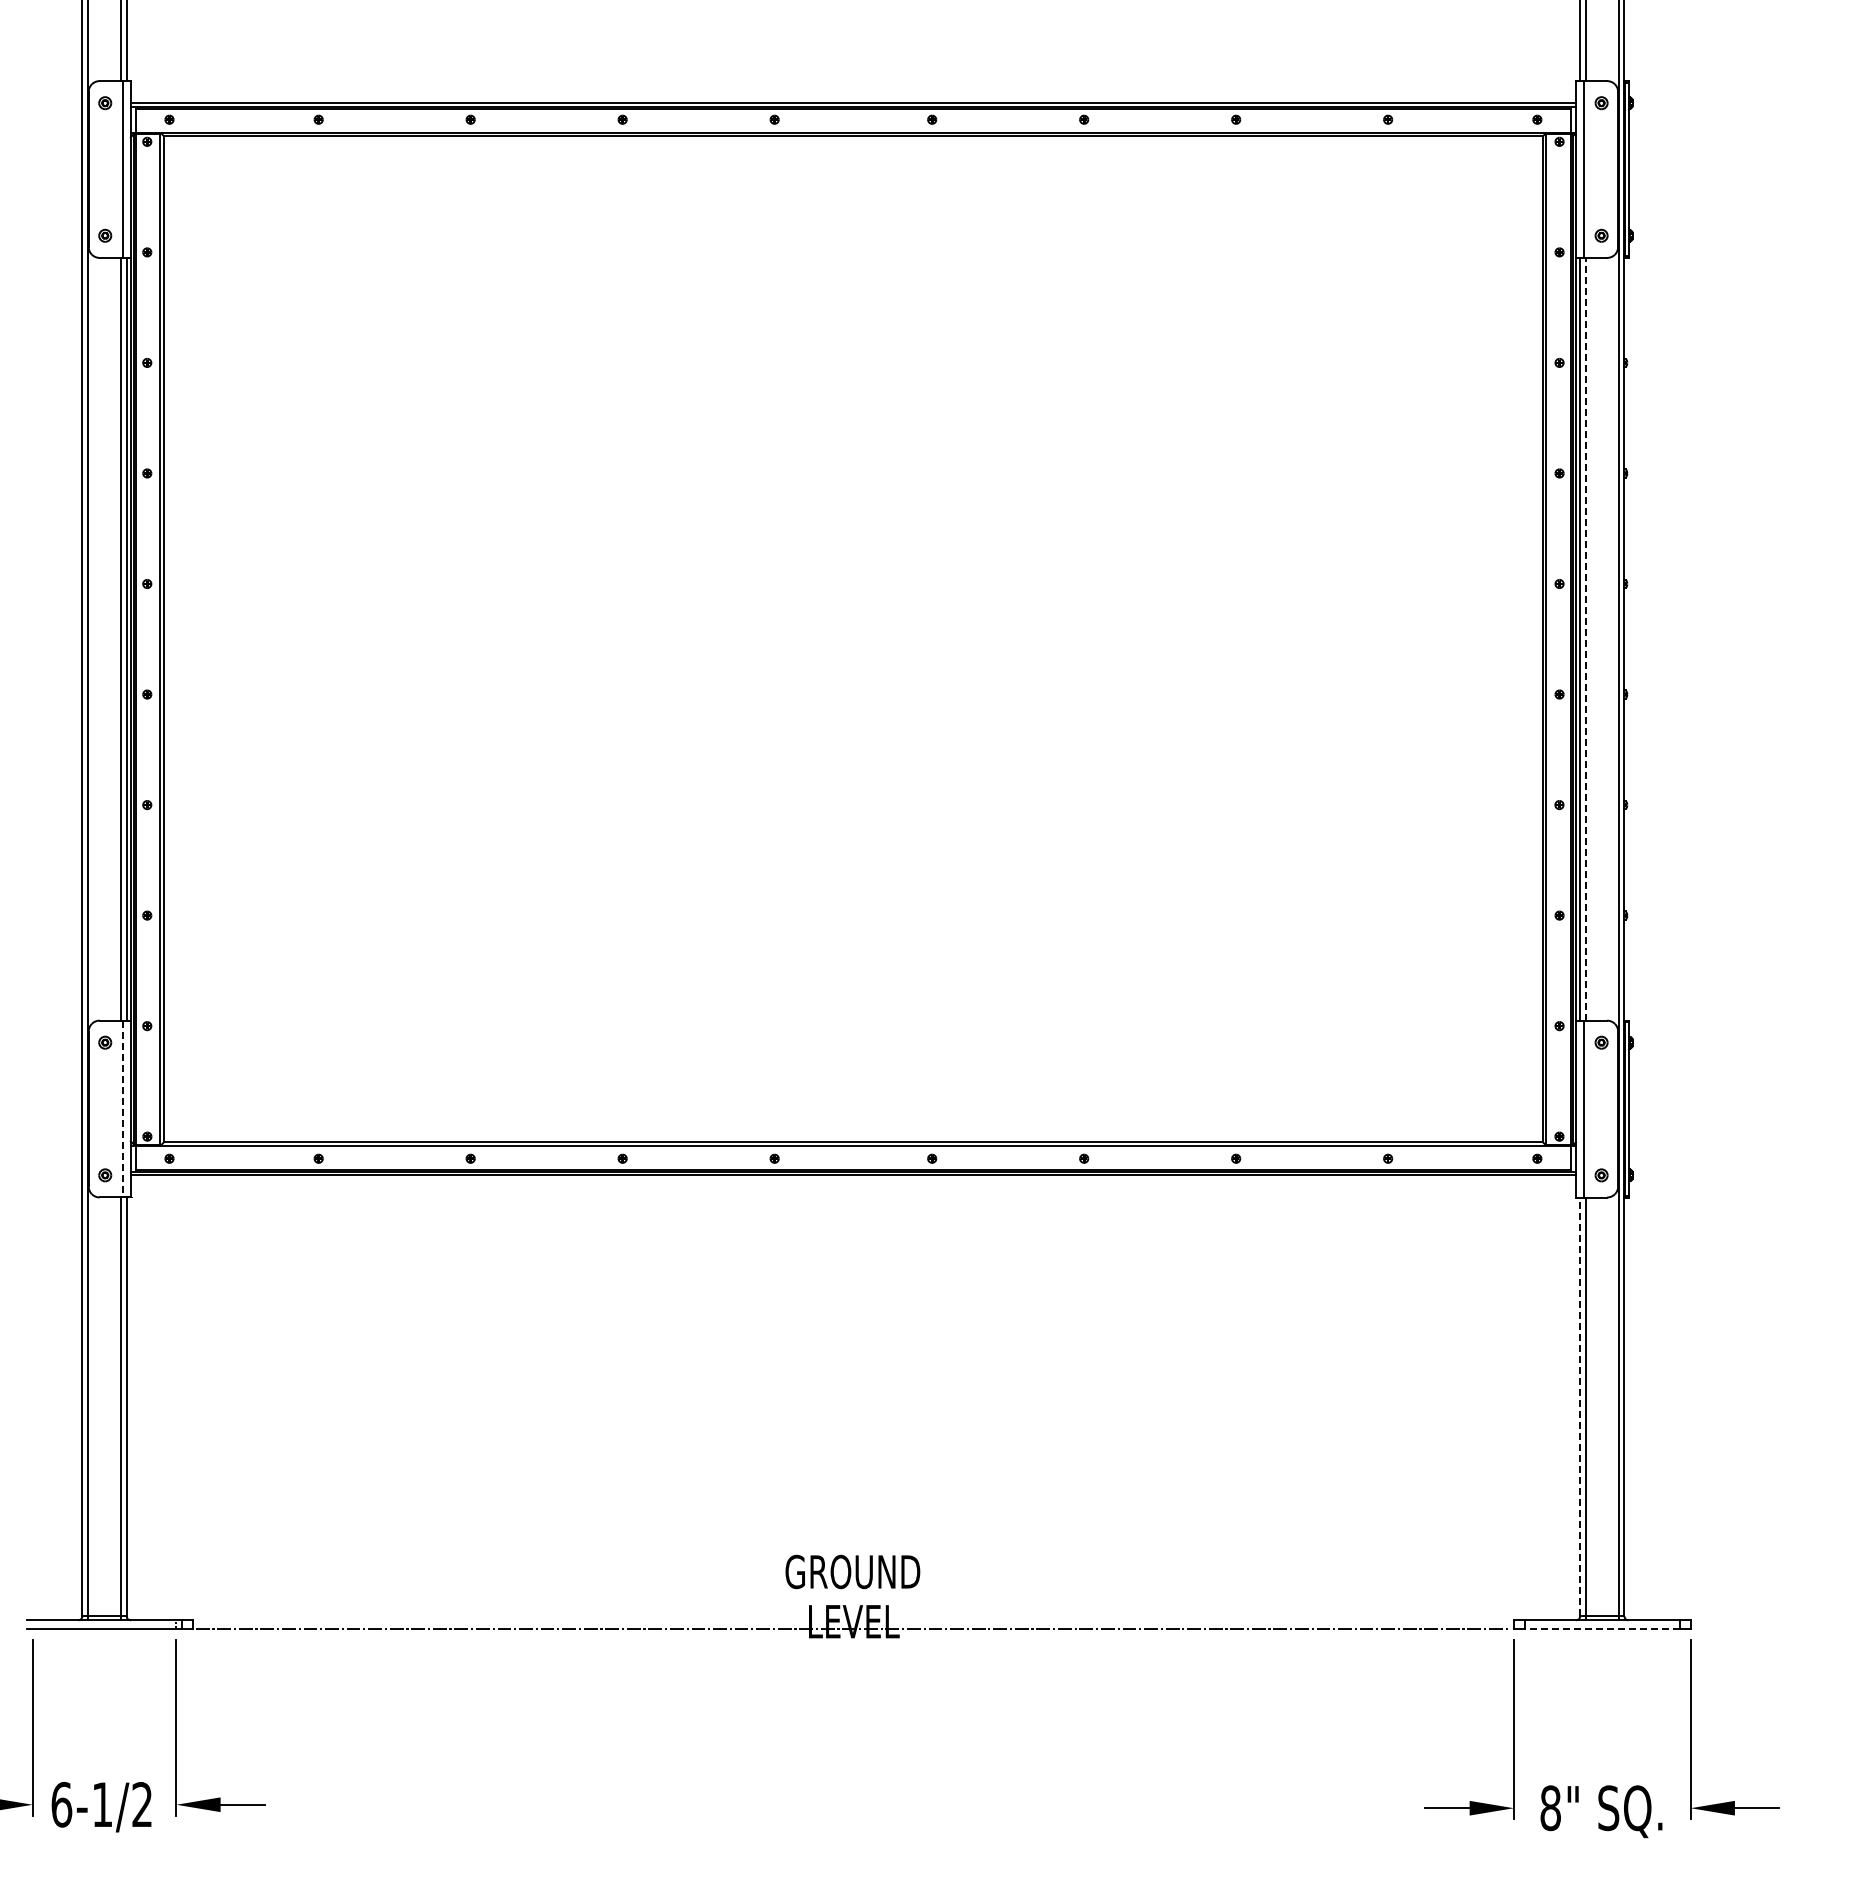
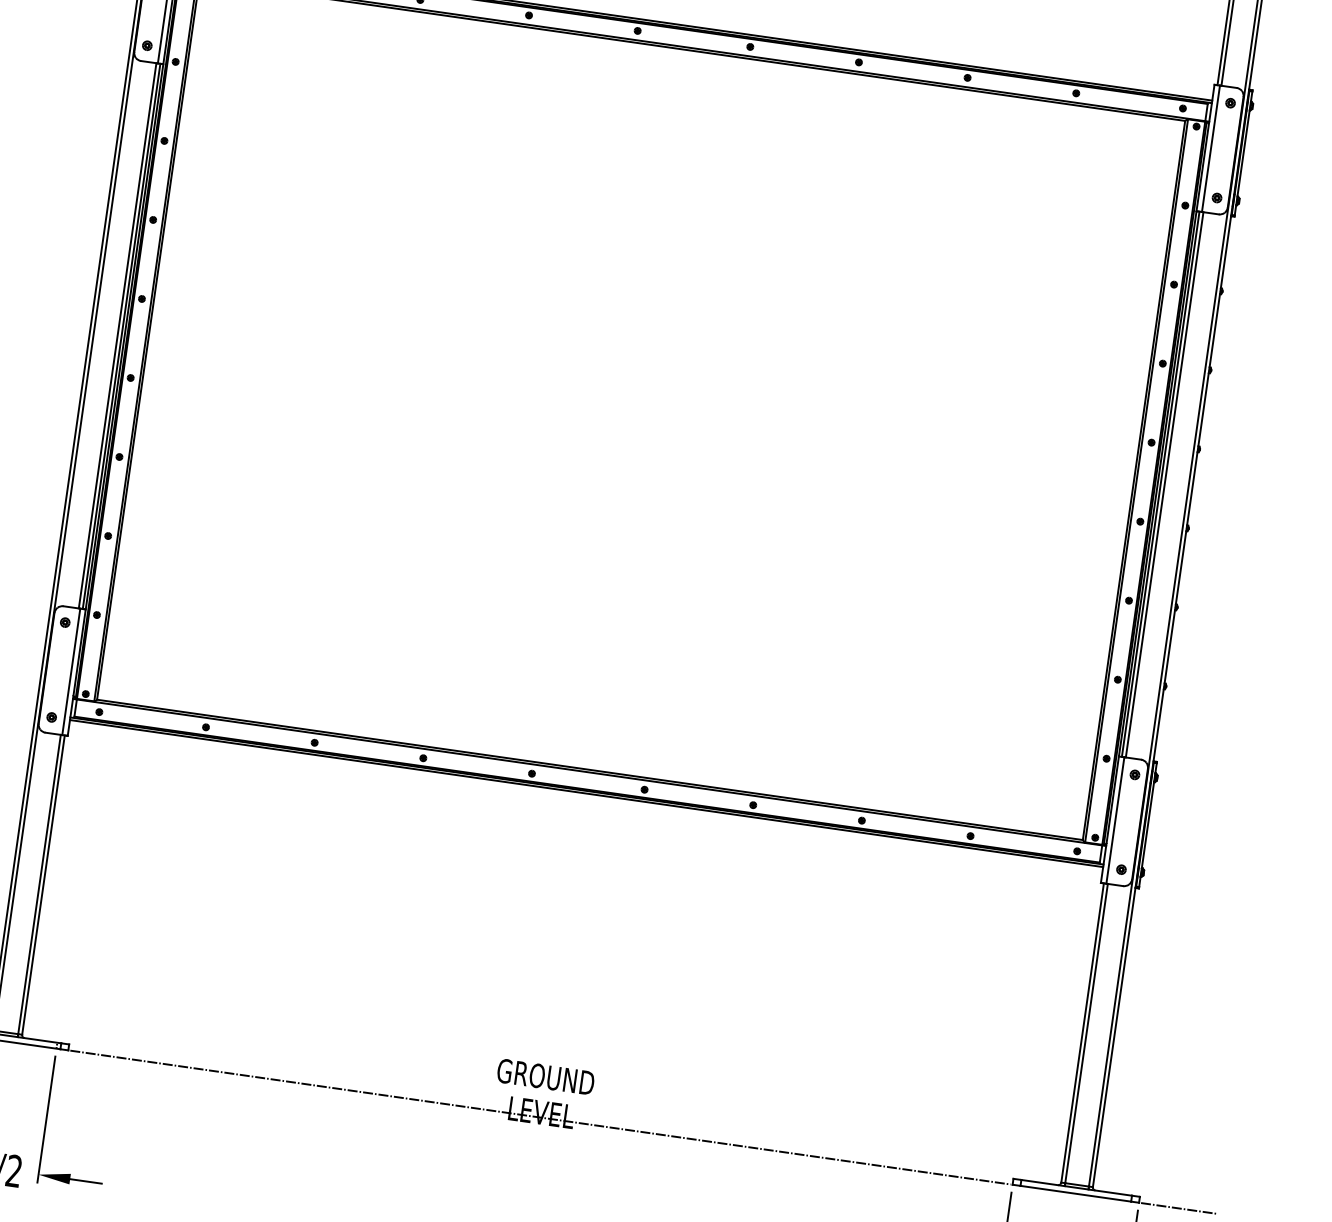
line: (1585, 638) -> (1164, 484), dashed -> solid
line: (123, 1109) -> (71, 672), dashed -> solid
line: (1580, 1406) -> (1082, 1032), dashed -> solid
line: (1601, 1628) -> (1075, 1193), dashed -> solid
line: (1747, 1628) -> (1179, 1208), added

